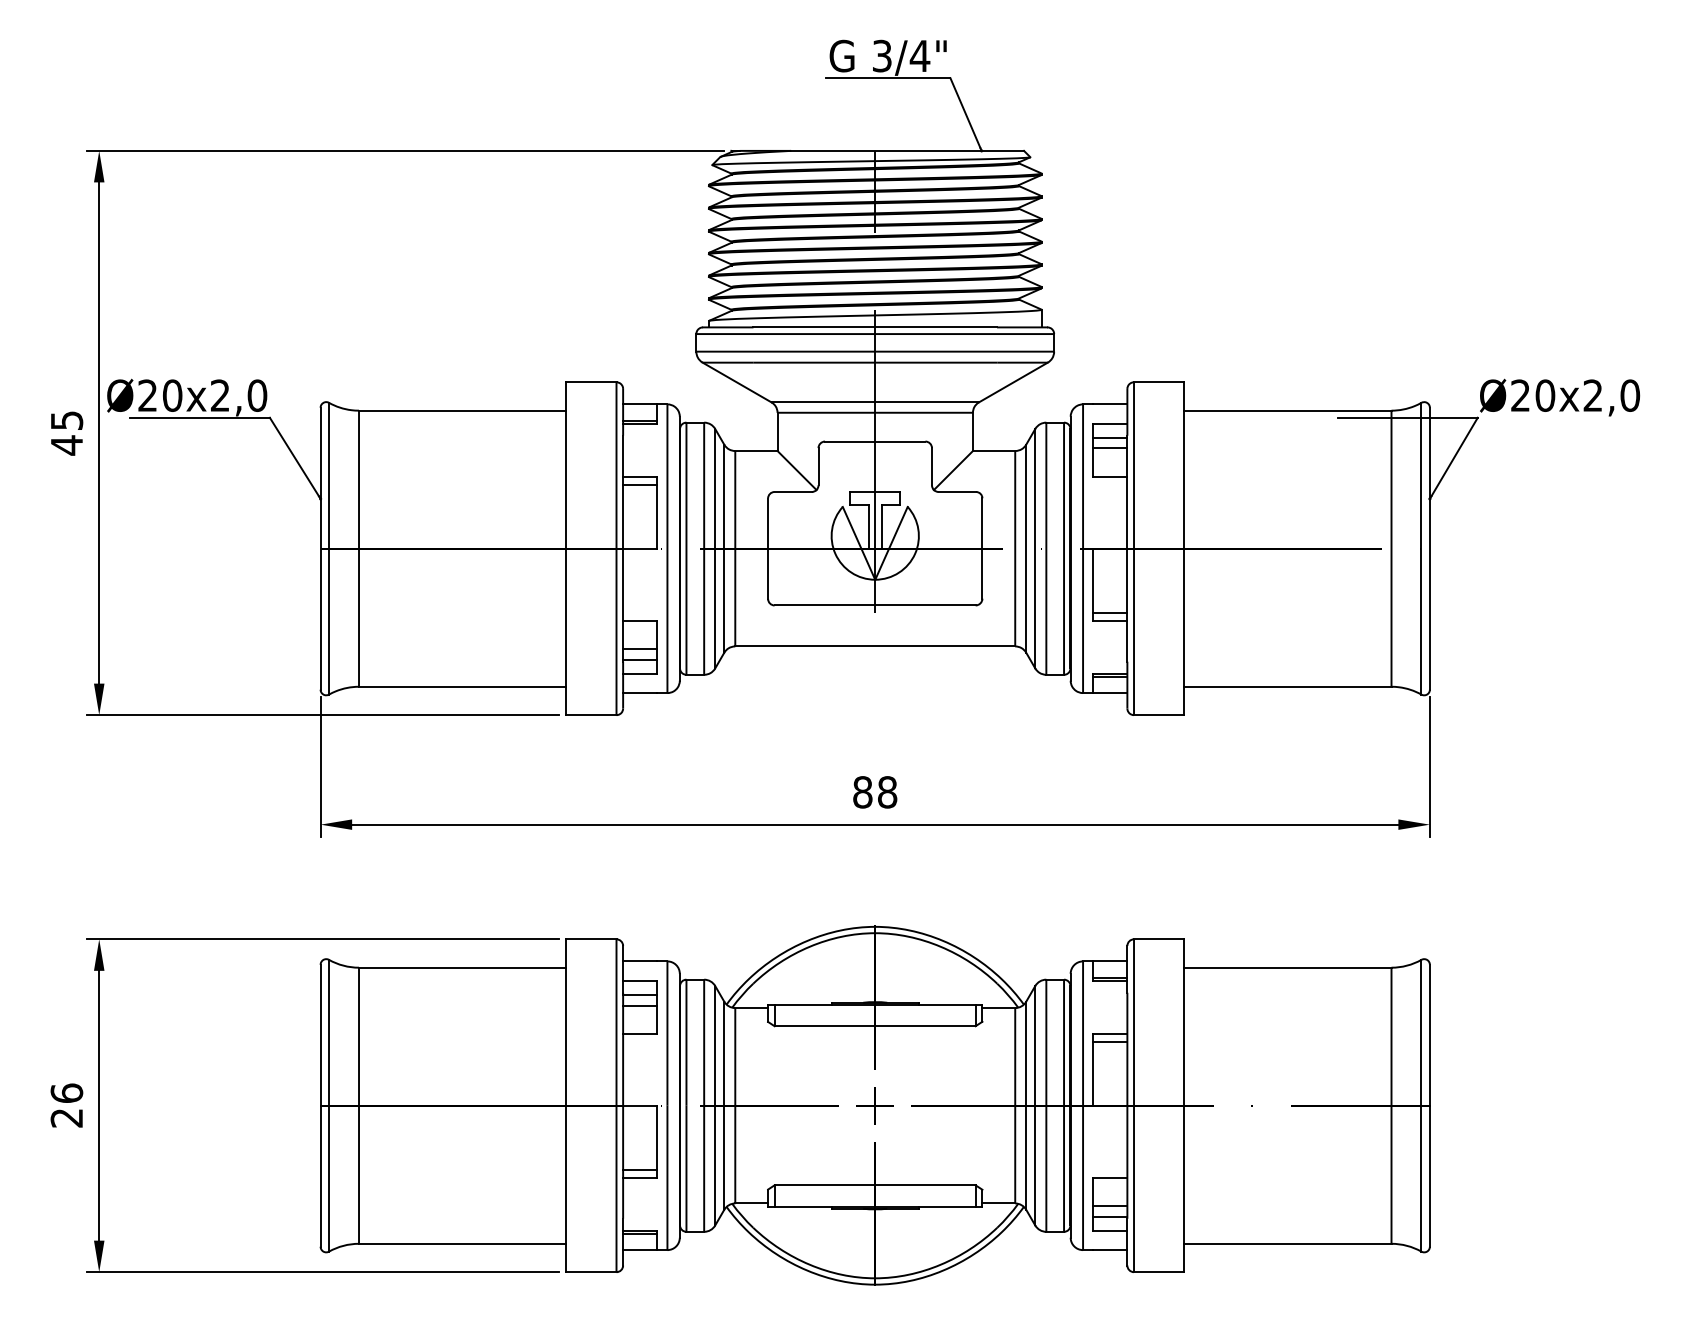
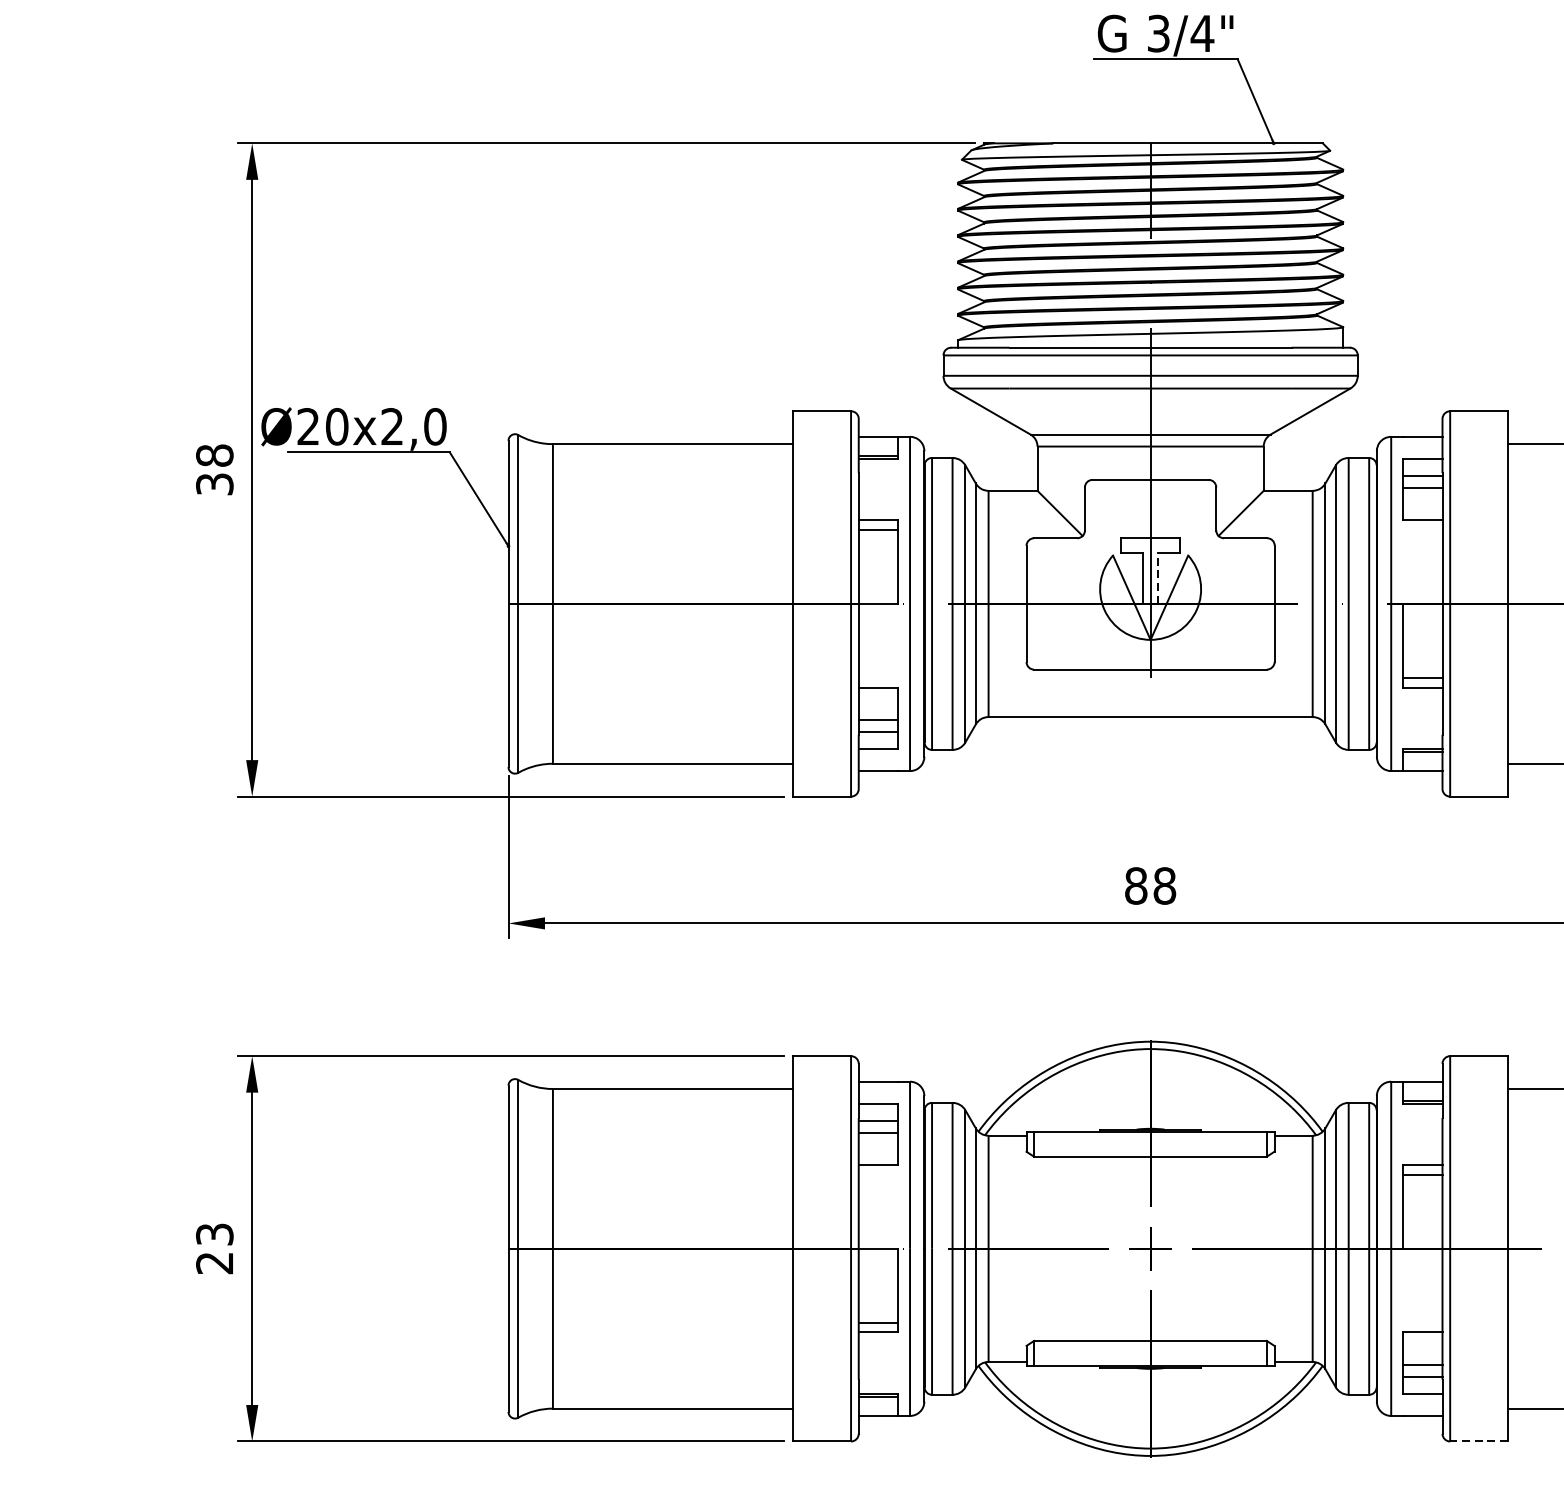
text: (66, 433) -> (214, 470), 45 -> 38
line: (881, 526) -> (1157, 578), solid -> dashed
text: (66, 1092) -> (214, 1233), 26 -> 23
line: (1158, 1272) -> (1478, 1441), solid -> dashed

